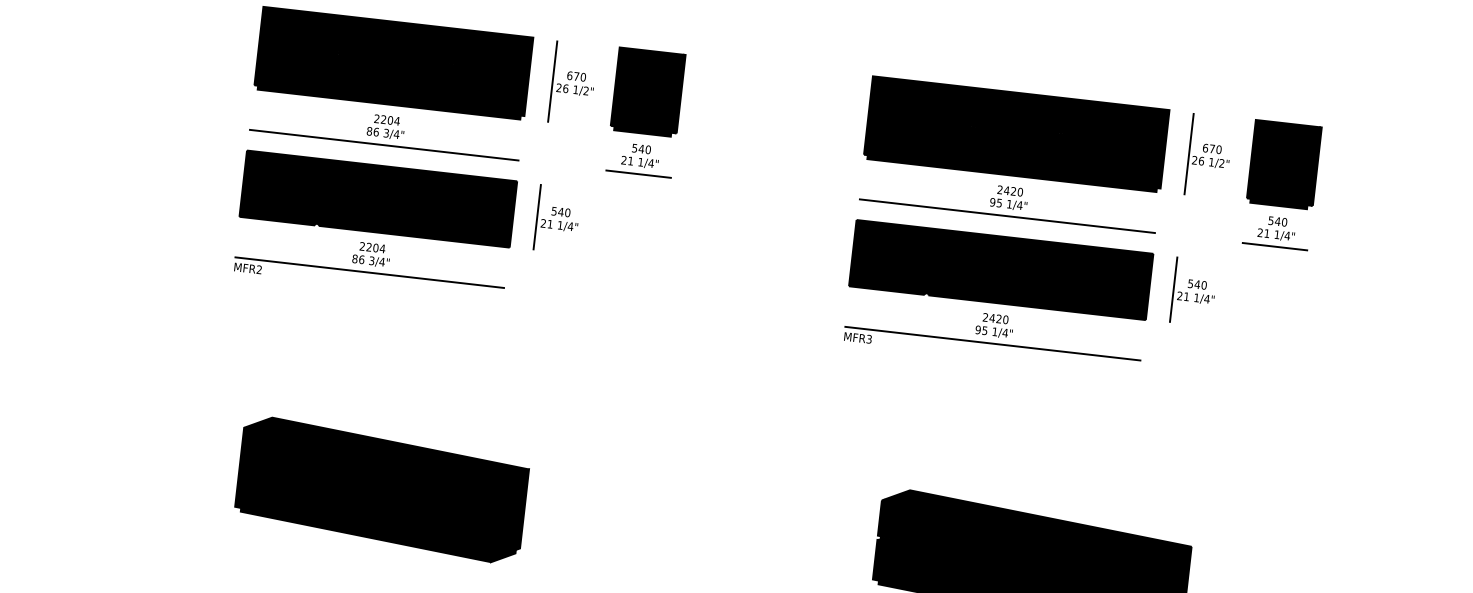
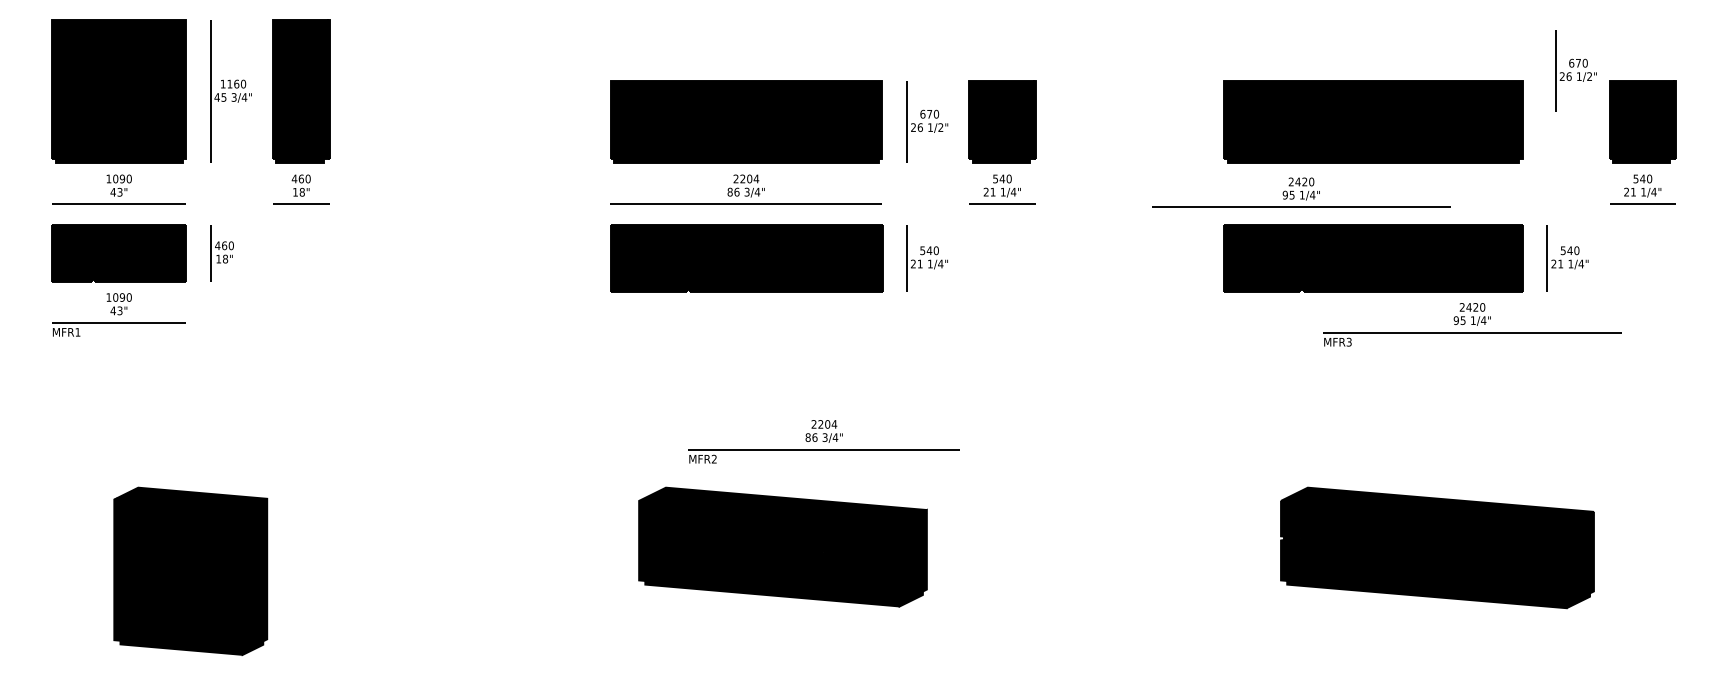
part: (1208, 155) -> (1575, 70), moved
part: (1009, 201) -> (1301, 192), moved
part: (369, 264) -> (823, 441), moved
part: (993, 335) -> (1472, 324), moved

